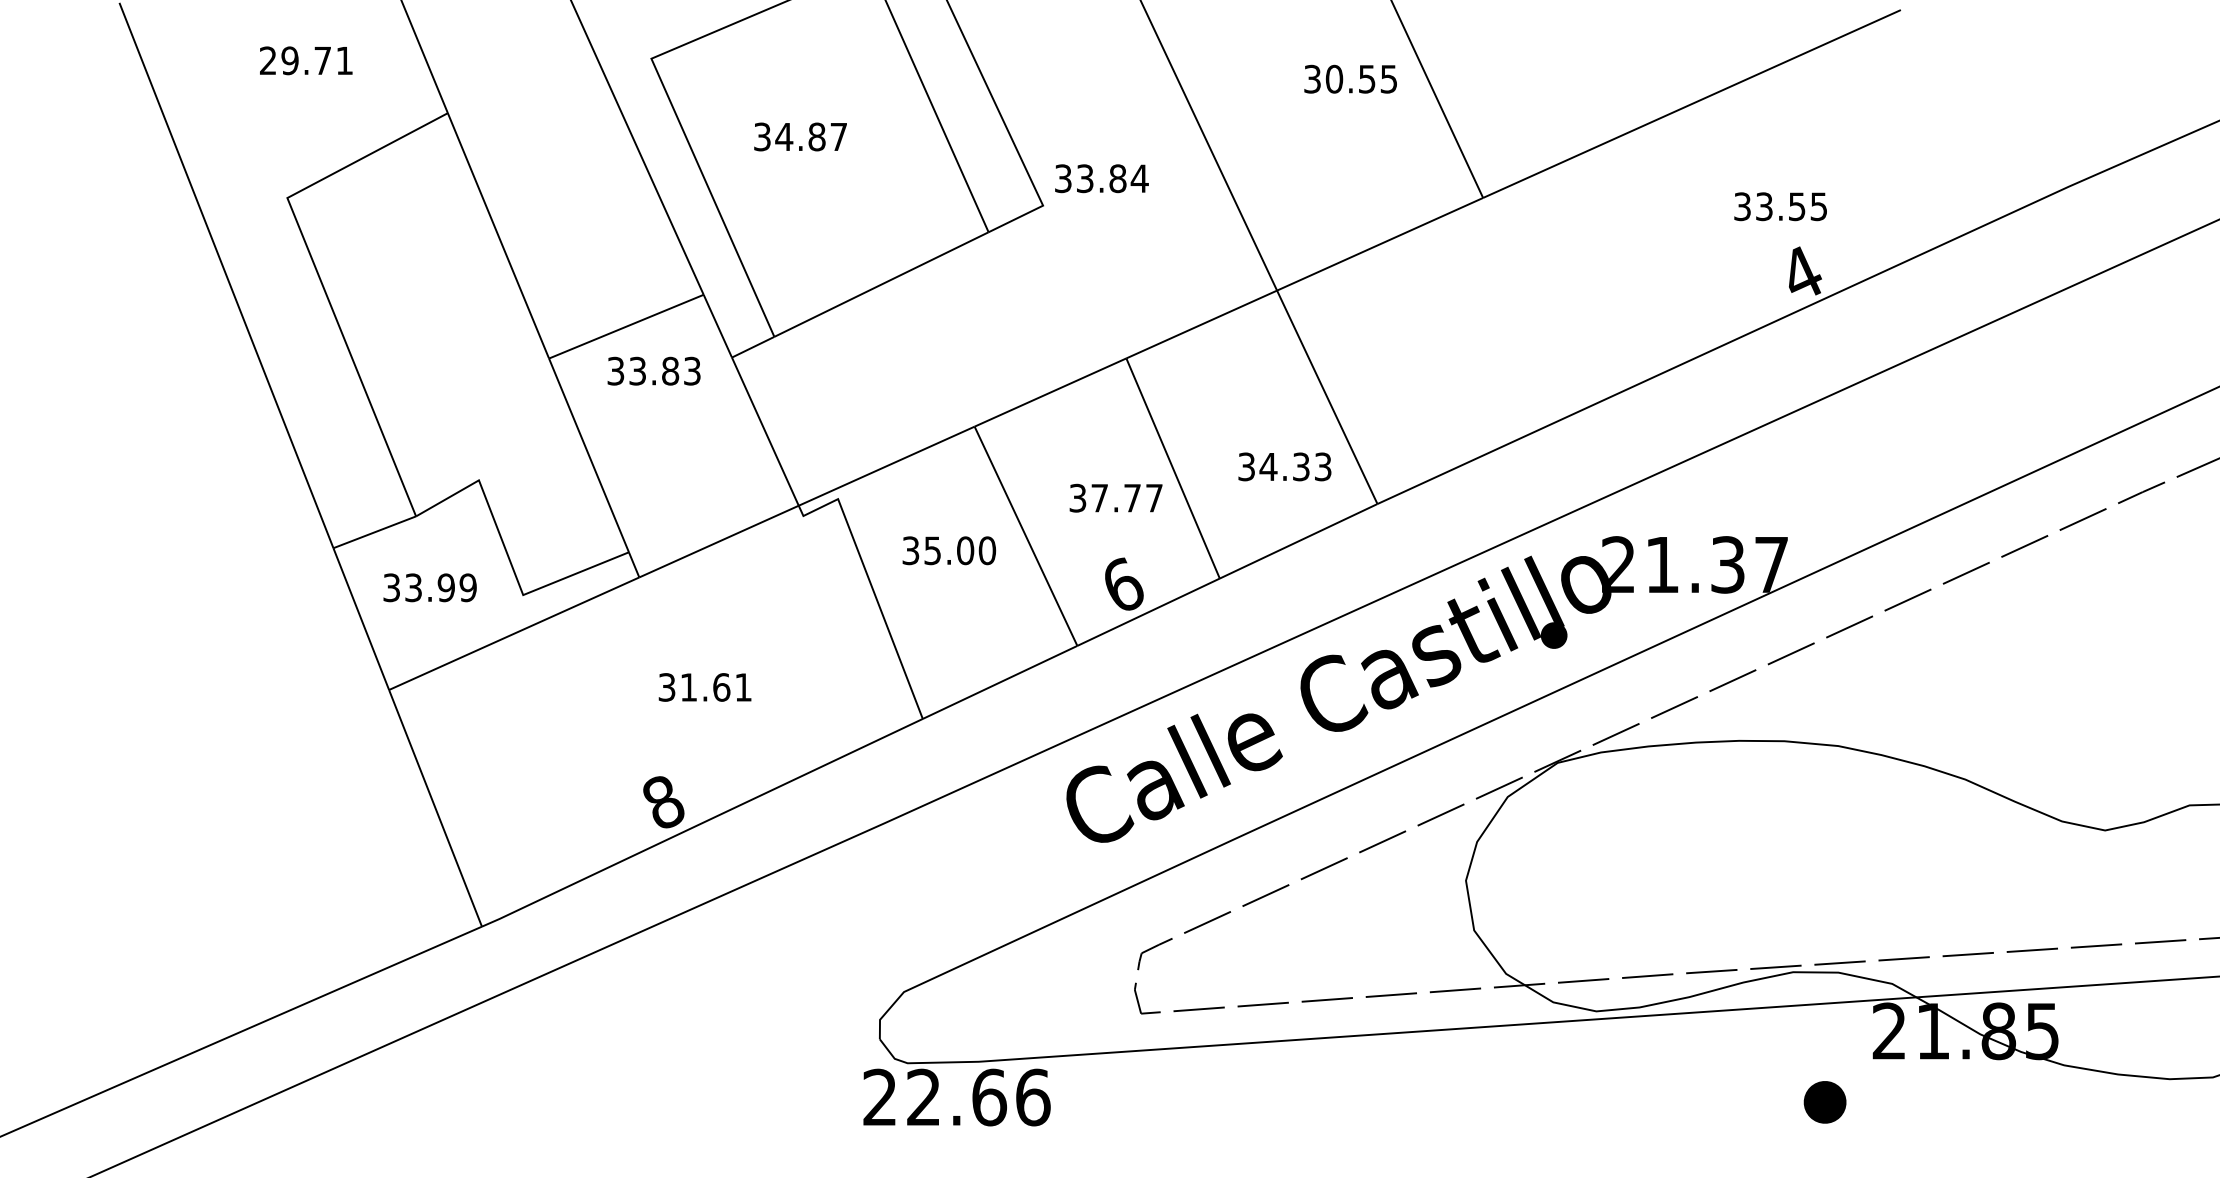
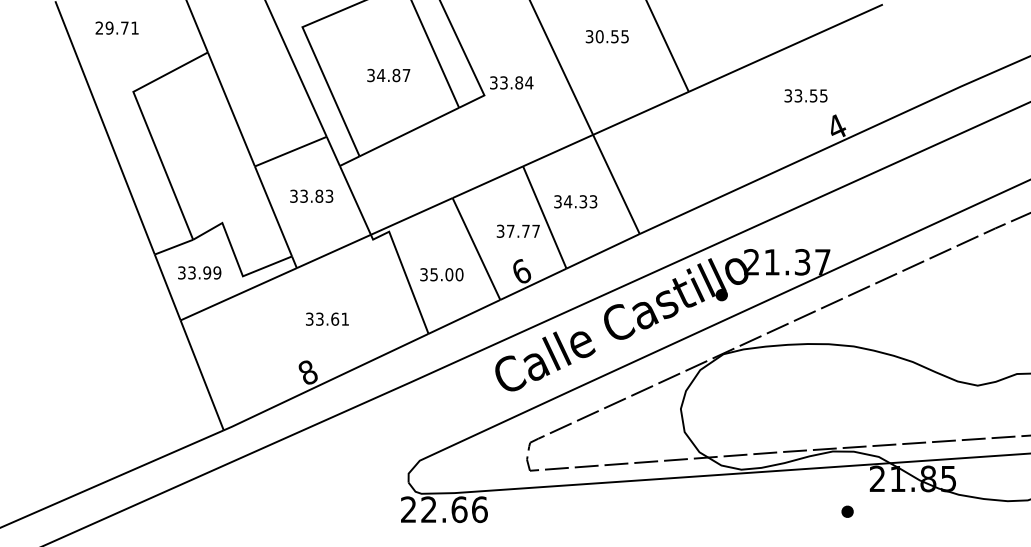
text: (304, 59) -> (116, 27), moved
text: (1348, 78) -> (606, 36), moved
text: (799, 136) -> (388, 75), moved
text: (1779, 205) -> (805, 95), moved
text: (653, 369) -> (311, 195), moved
text: (1284, 466) -> (575, 201), moved
text: (948, 550) -> (441, 274), moved
text: (688, 685) -> (319, 318), 31.61 -> 33.61
part: (1824, 1101) -> (847, 511), size x0.62

